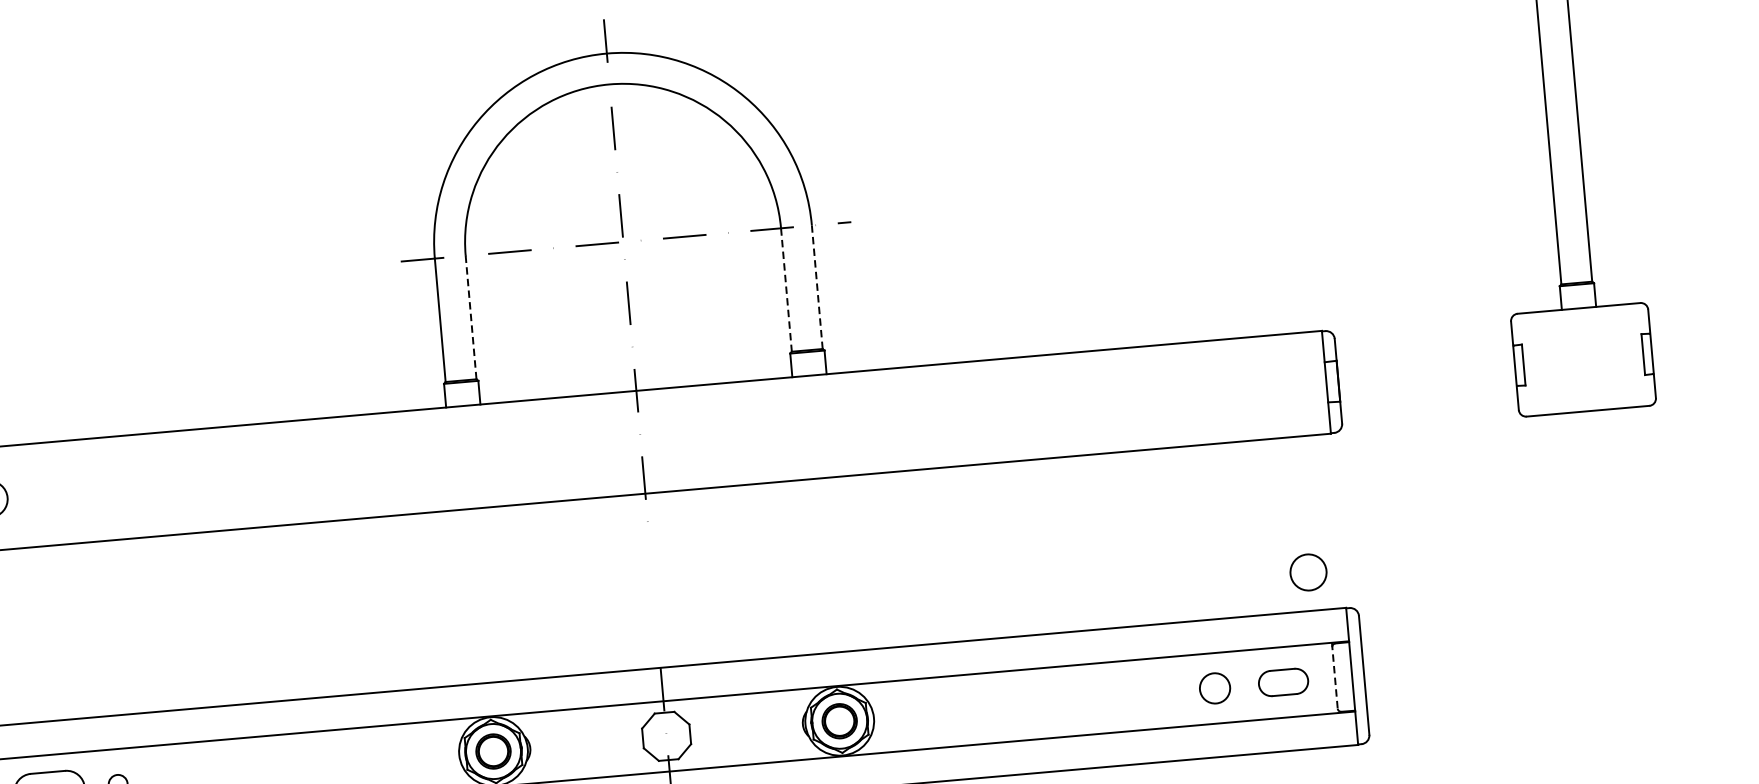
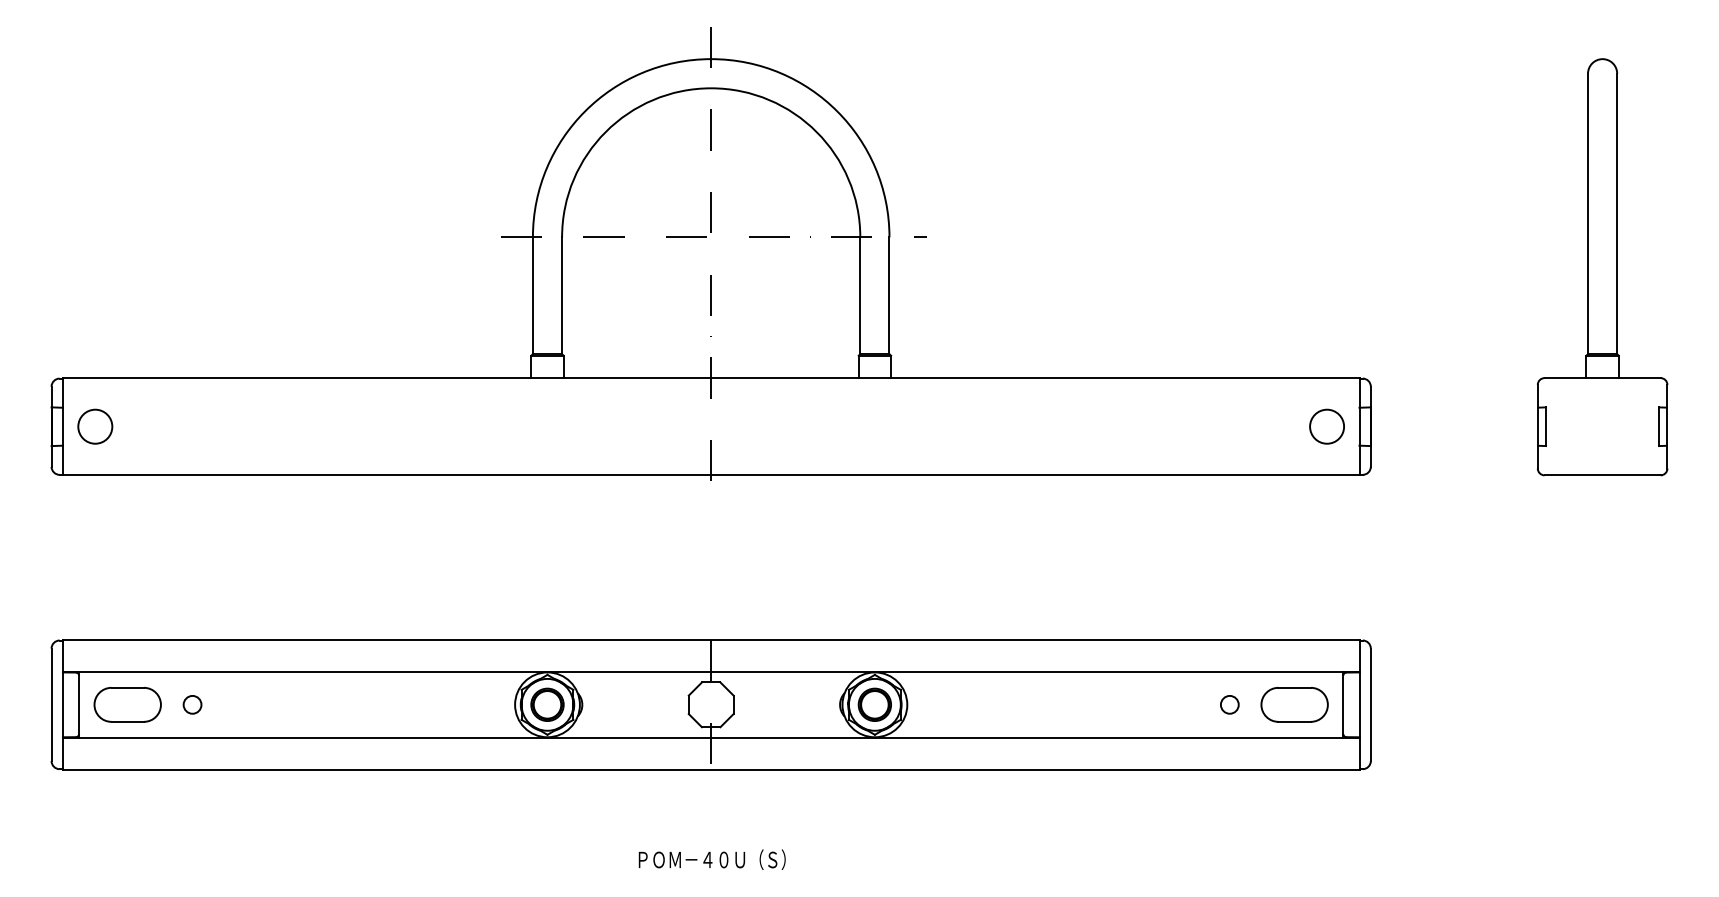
line: (817, 287) -> (889, 295), dashed -> solid
line: (786, 290) -> (860, 296), dashed -> solid
line: (471, 317) -> (562, 295), dashed -> solid
circle: (1307, 572) -> (1326, 426), moved
line: (1335, 678) -> (1343, 705), dashed -> solid
part: (1283, 682) -> (1294, 704), size x1.43
circle: (1214, 688) -> (1229, 704), size x0.62

